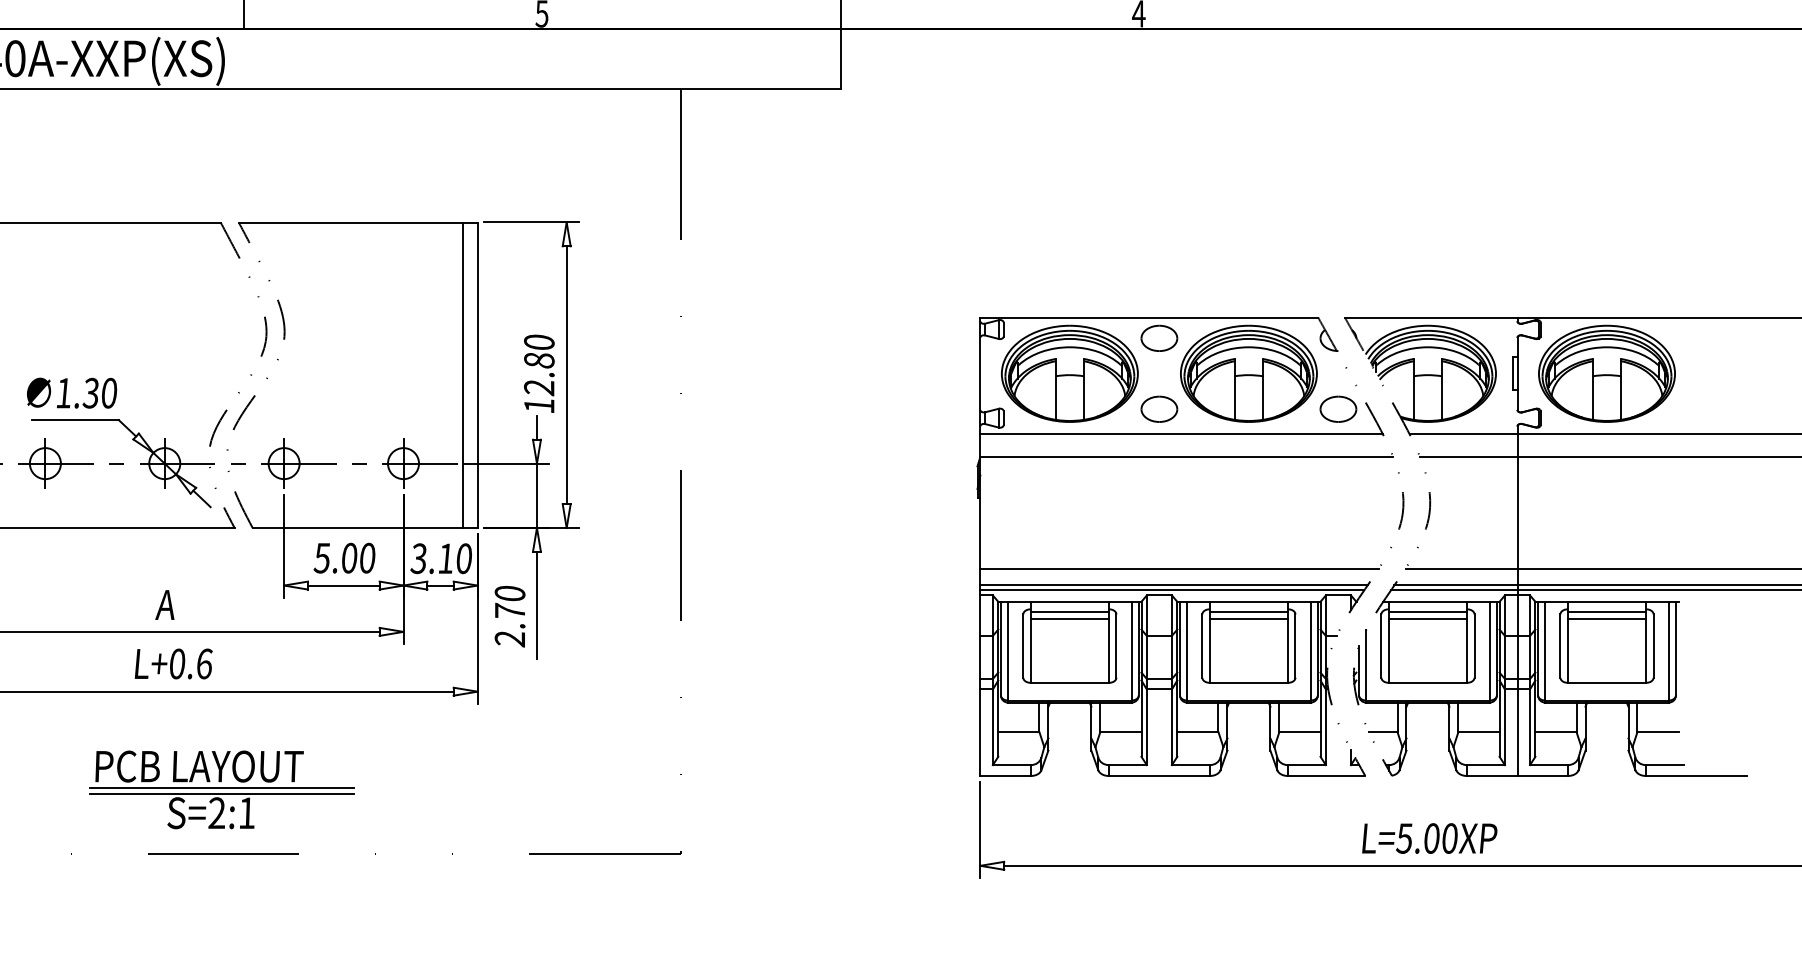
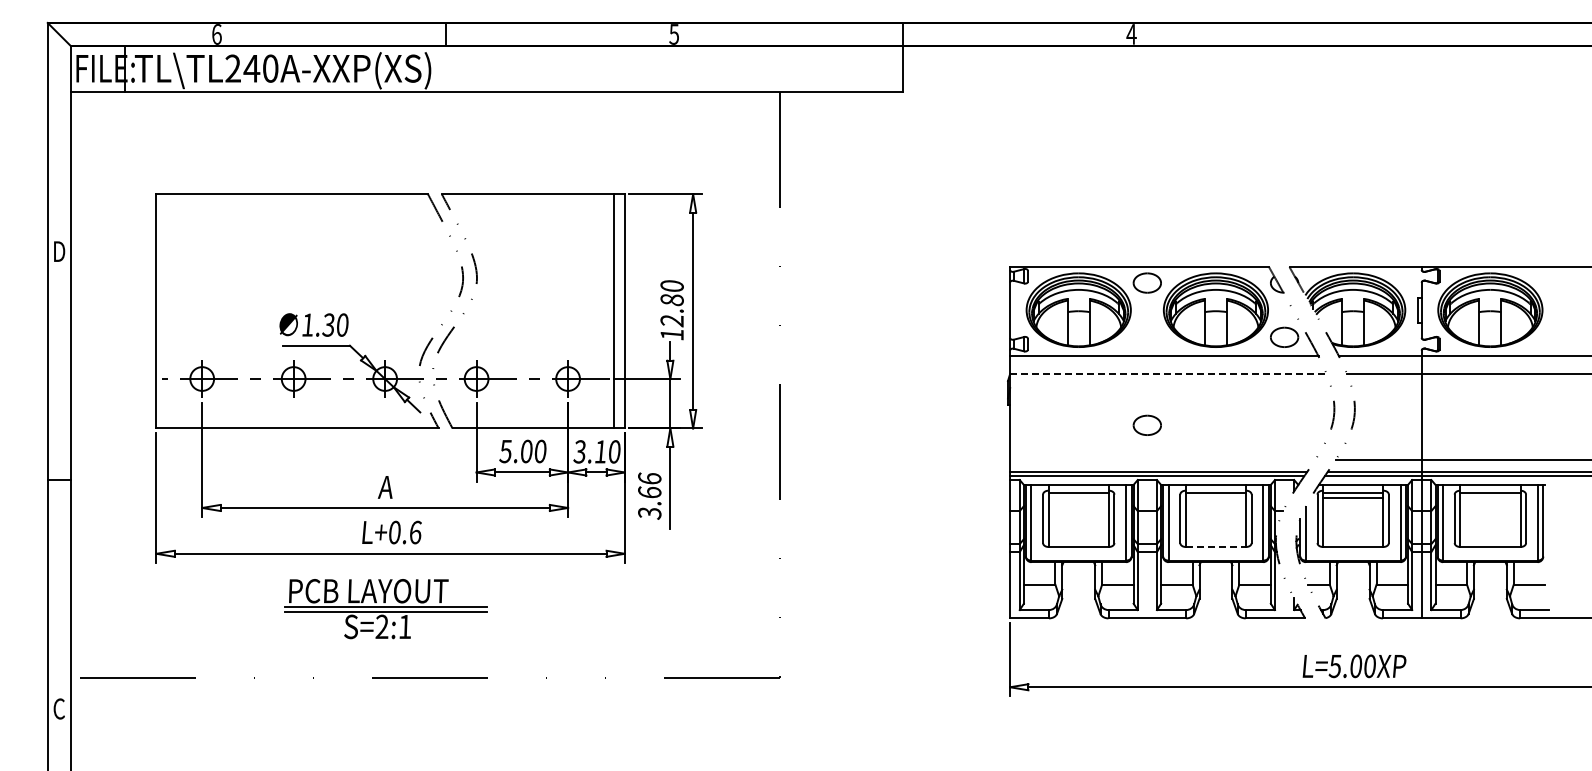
part: (1158, 408) -> (1146, 424), moved
line: (1186, 456) -> (1168, 373), solid -> dashed
line: (1179, 568) -> (1162, 459), removed
text: (509, 615) -> (649, 495), 2.70 -> 3.66
line: (1069, 618) -> (1078, 497), removed
line: (1248, 618) -> (1215, 497), removed
line: (1607, 618) -> (1490, 497), removed
line: (1249, 682) -> (1216, 546), solid -> dashed
part: (221, 790) -> (385, 609), moved

